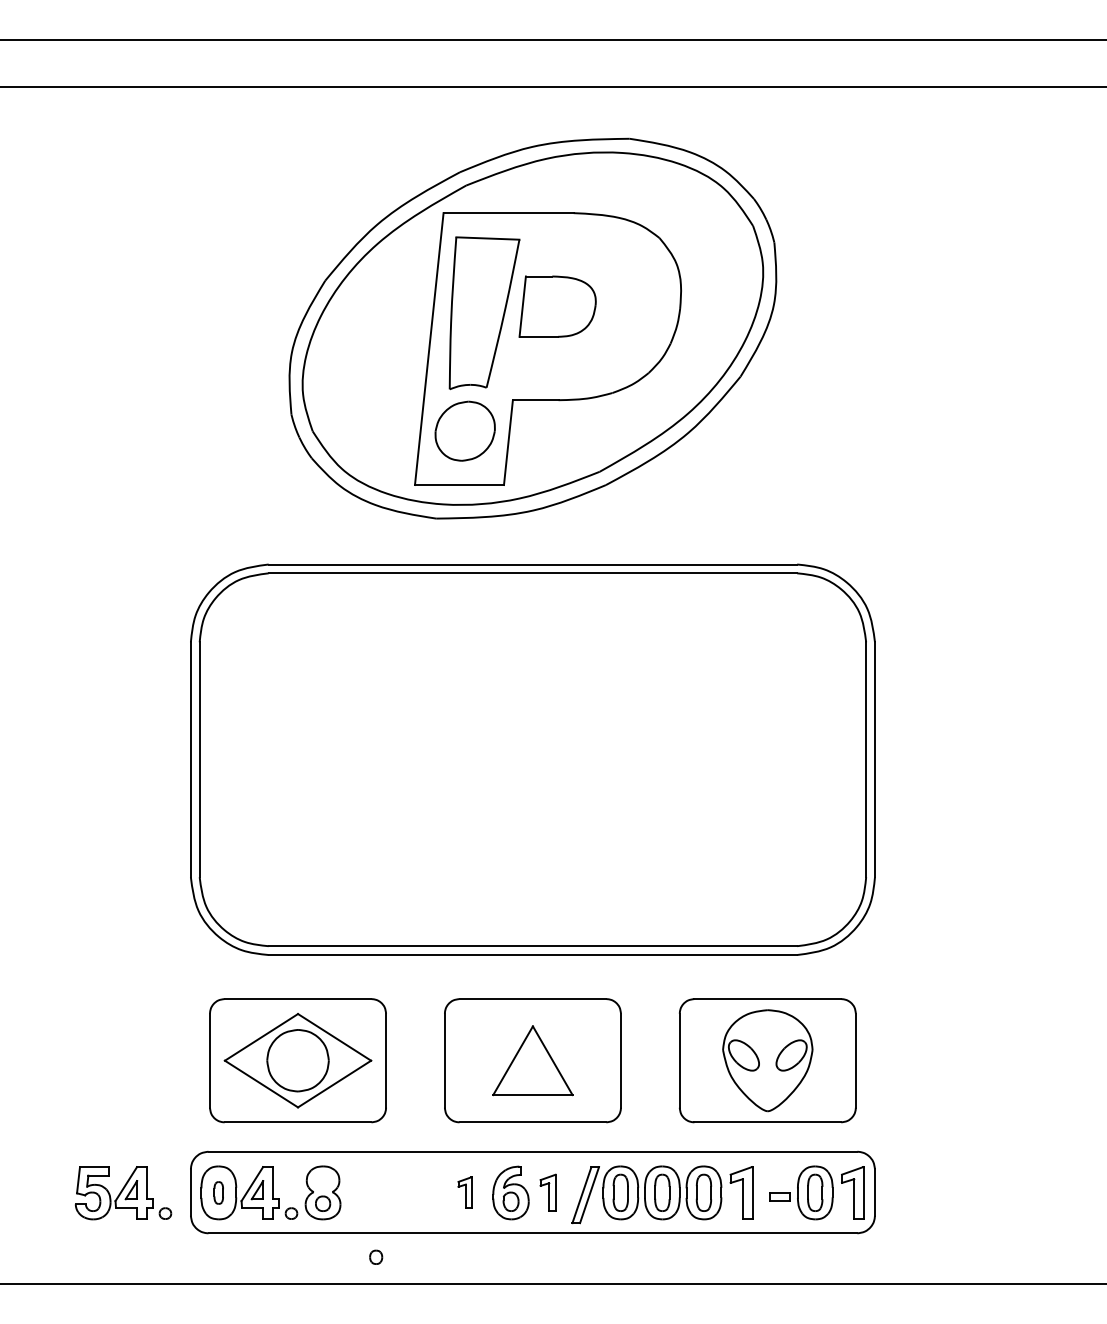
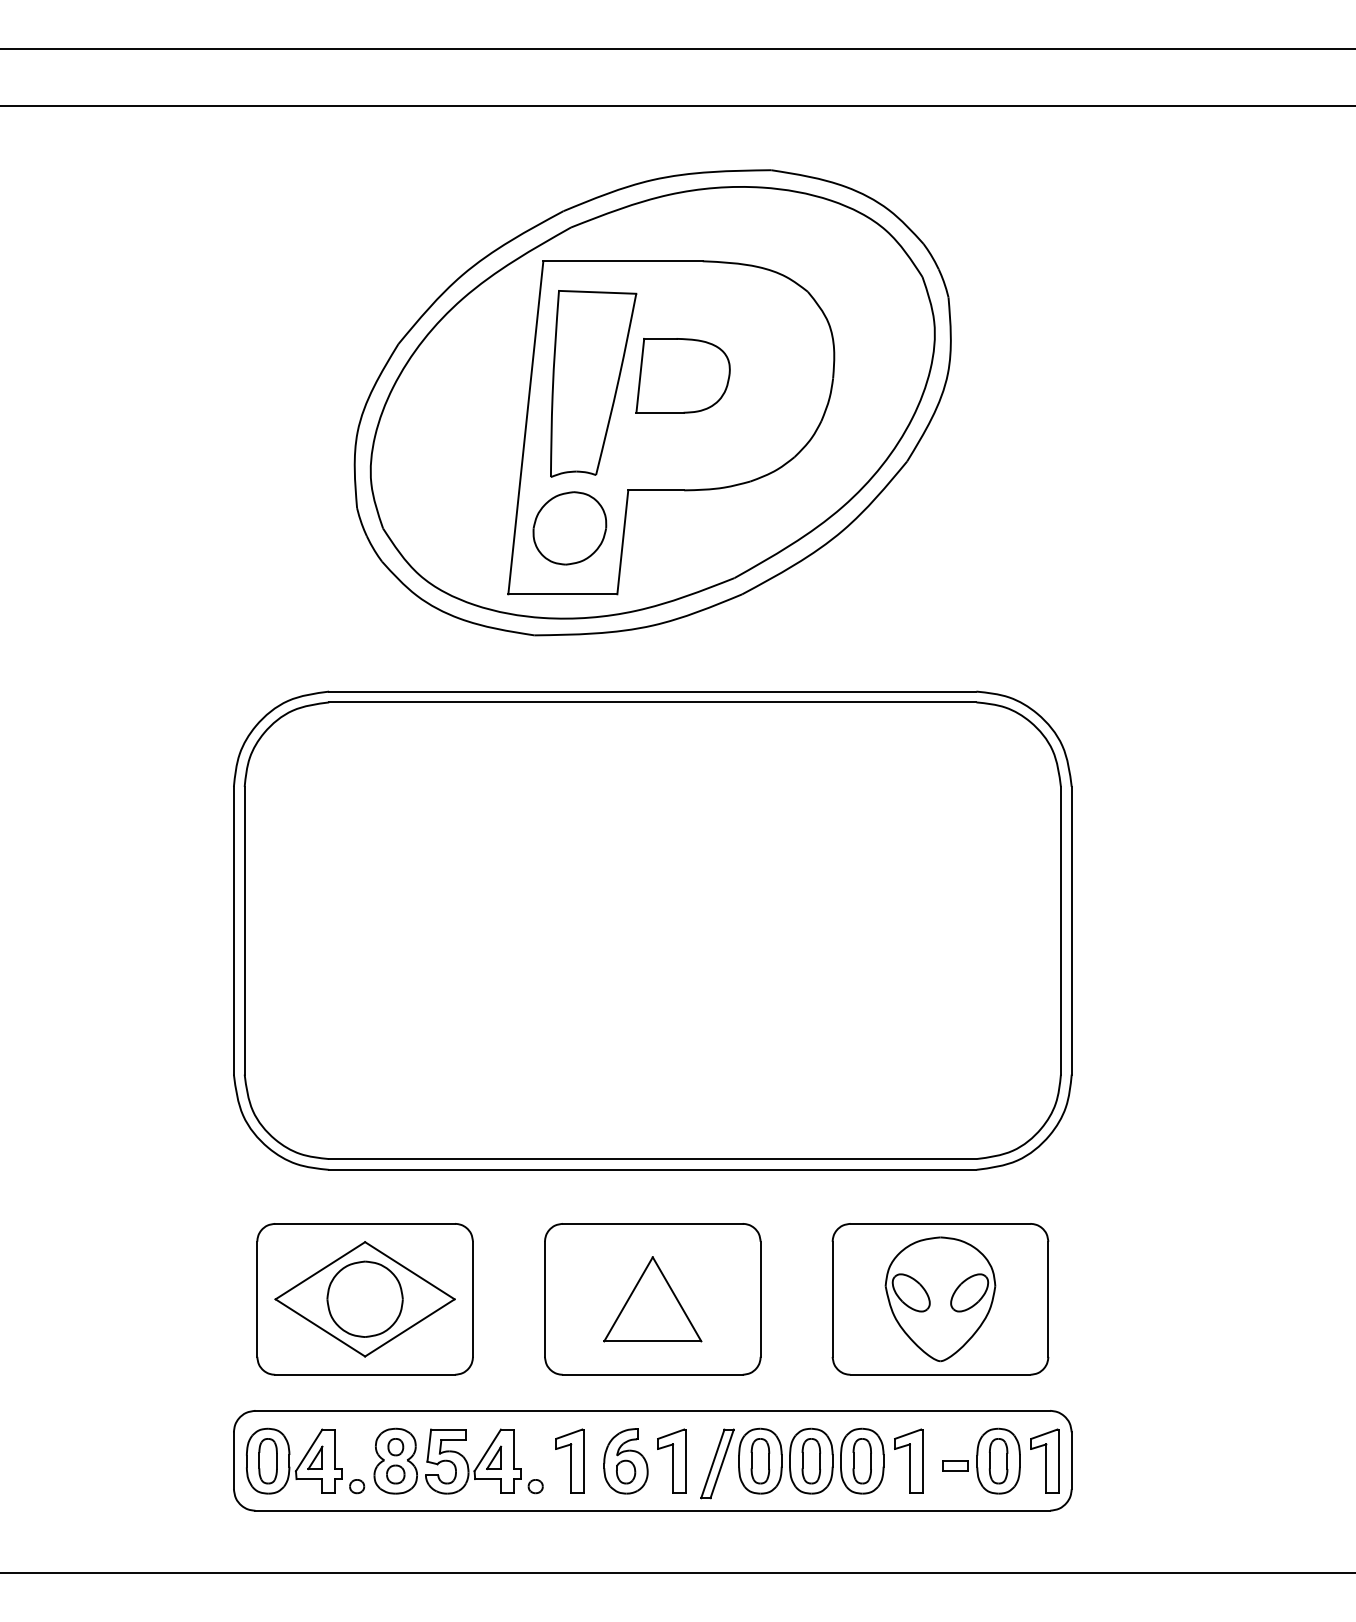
part: (464, 1192) -> (569, 1460), size x1.67
part: (548, 1192) -> (671, 1460), size x1.43
part: (123, 1193) -> (484, 1461), moved
part: (218, 1193) -> (267, 1461), size x1.67
part: (375, 1257) -> (395, 1447), moved

